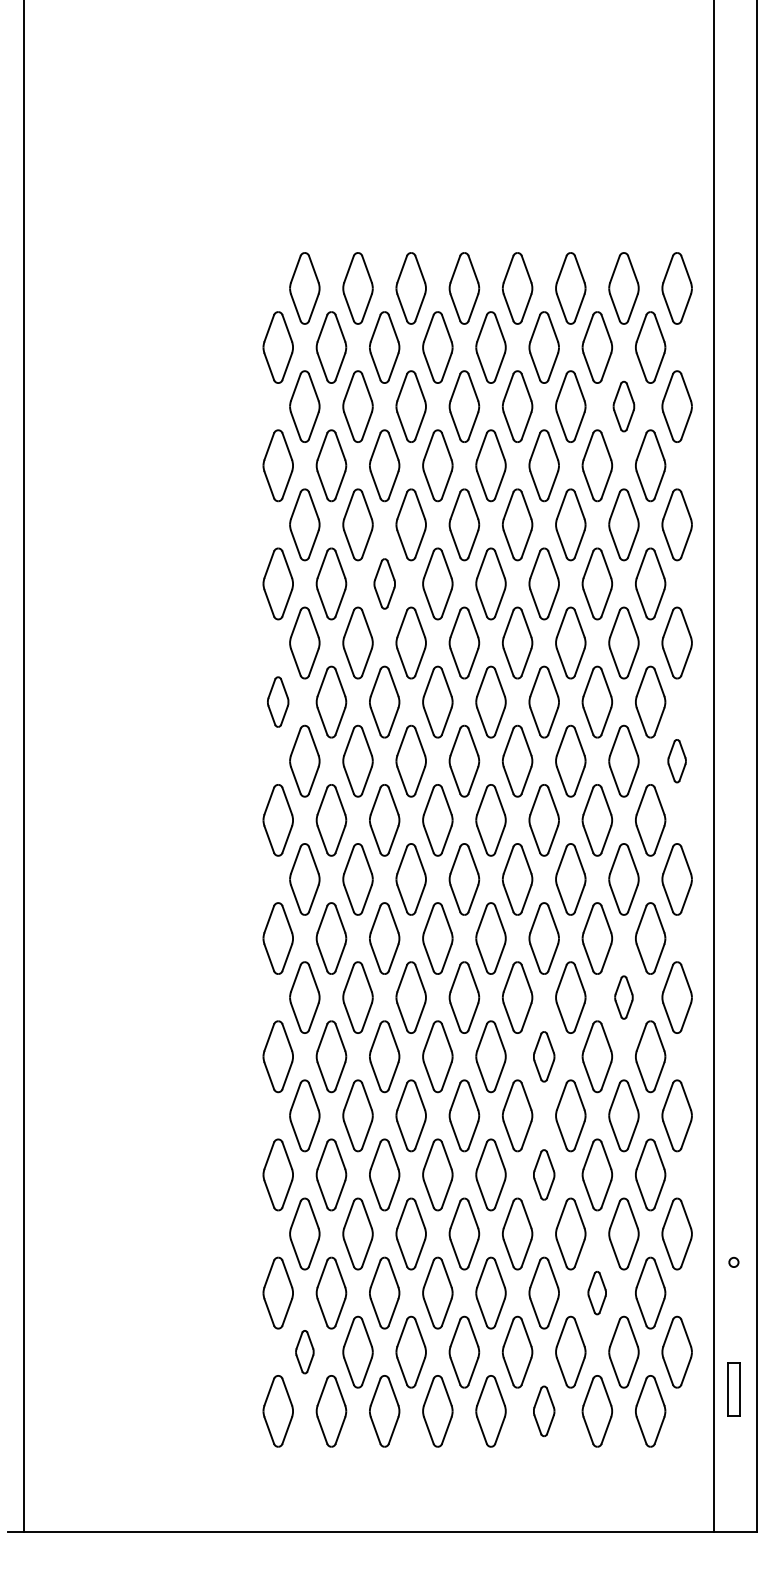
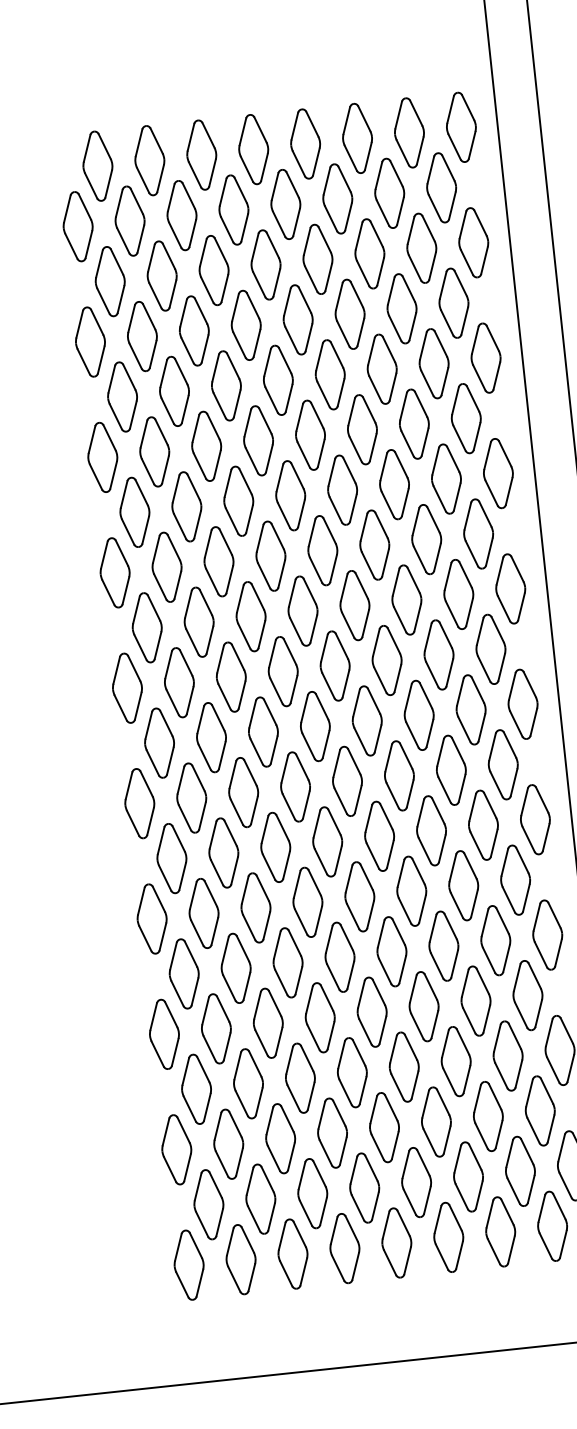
part: (623, 406) -> (421, 248), size x1.43
part: (384, 583) -> (206, 445), size x1.43
part: (277, 701) -> (114, 572), size x1.43
part: (676, 760) -> (510, 588), size x1.67
part: (623, 997) -> (482, 825), size x1.67
part: (543, 1056) -> (411, 891), size x1.43
part: (543, 1174) -> (423, 1006), size x1.43
part: (596, 1292) -> (487, 1115), size x1.67
part: (304, 1351) -> (208, 1204), size x1.67
part: (543, 1411) -> (448, 1237), size x1.43

